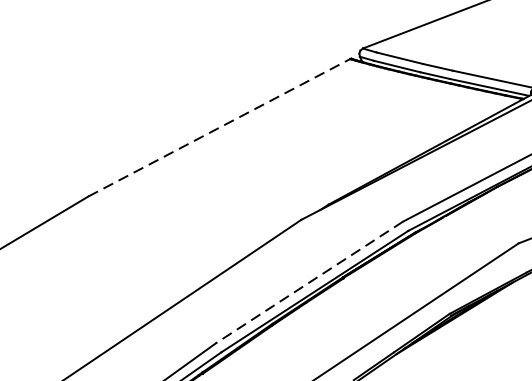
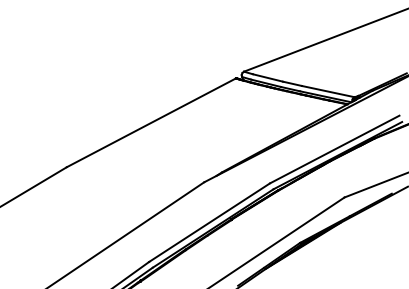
line: (219, 127) -> (151, 122), dashed -> solid
line: (309, 282) -> (209, 222), dashed -> solid

